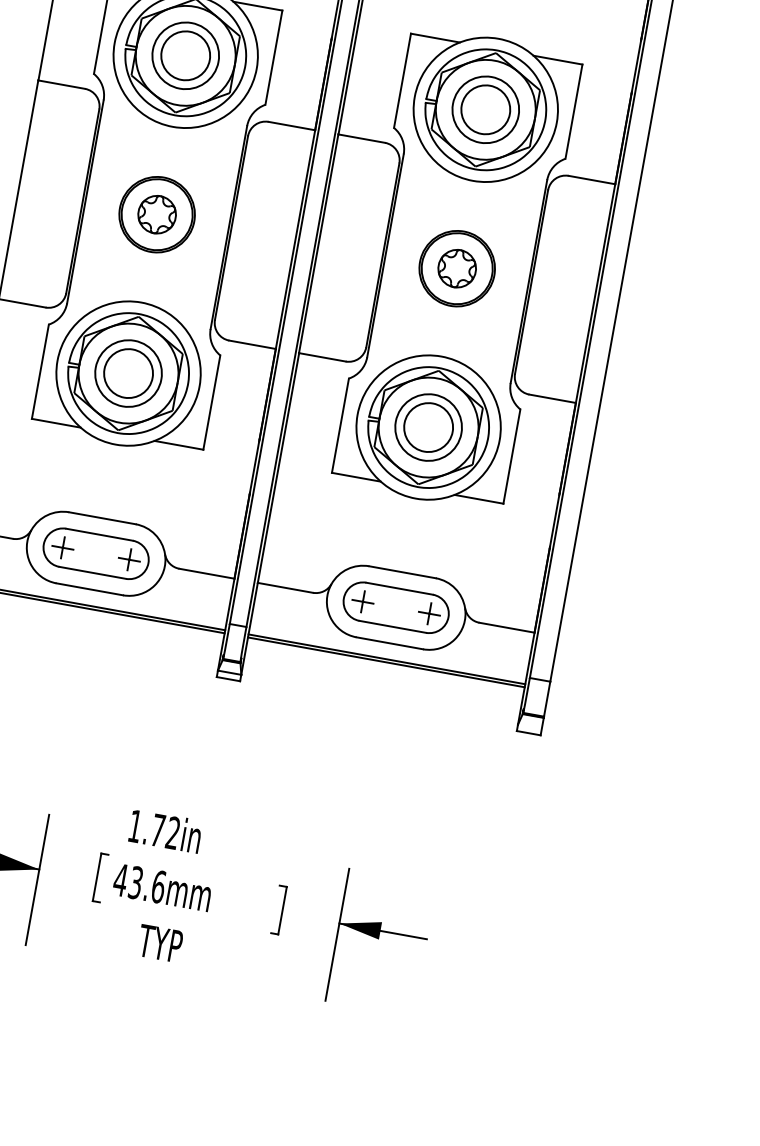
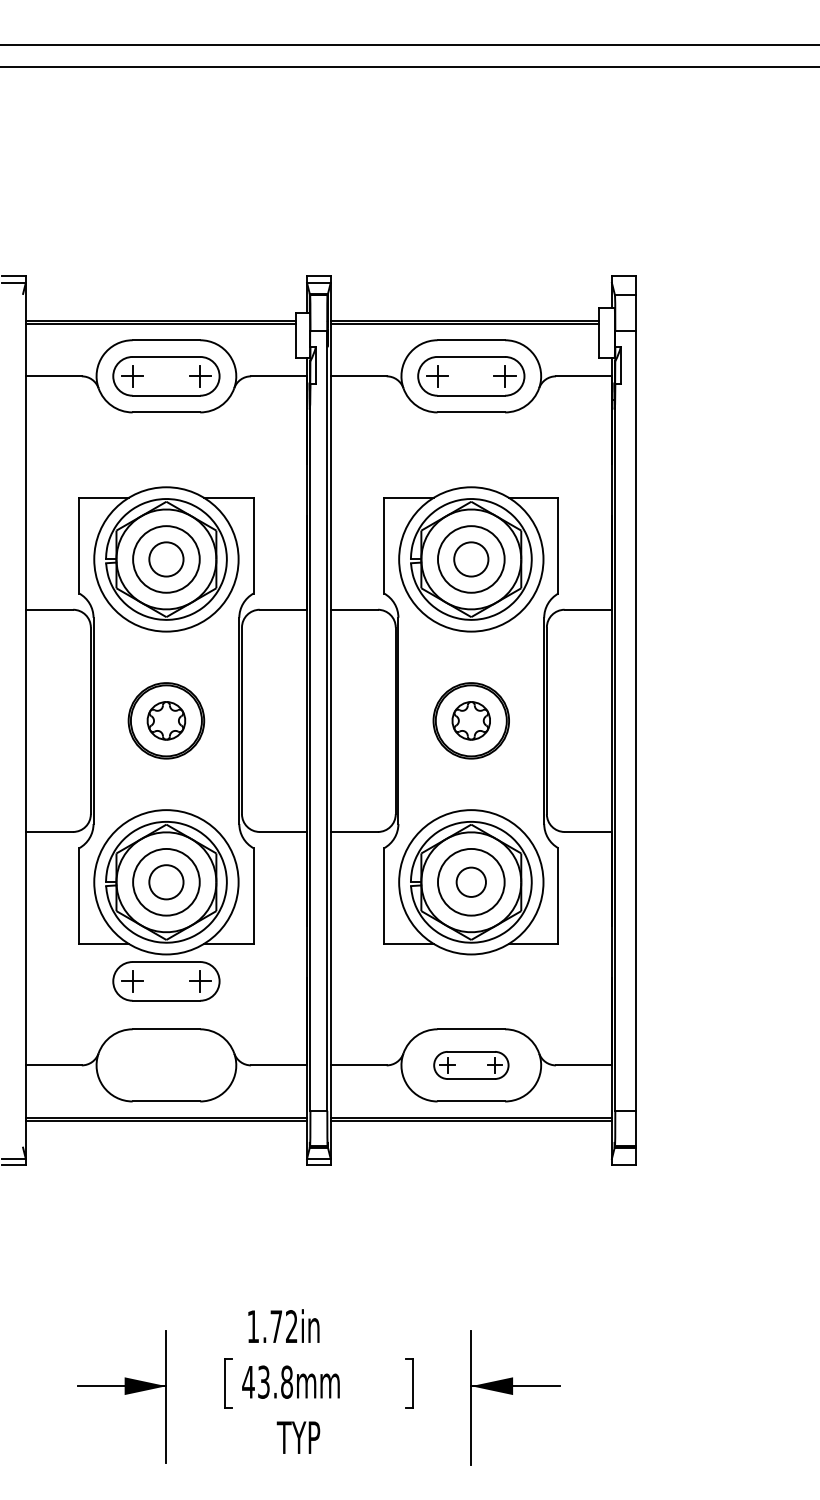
circle: (185, 55) -> (166, 559), size x0.7
circle: (484, 109) -> (470, 559), size x0.7
circle: (128, 372) -> (166, 881), size x0.7
circle: (427, 426) -> (470, 881), size x0.6
part: (96, 553) -> (166, 981), moved
part: (396, 607) -> (471, 1065), size x0.7
text: (159, 886) -> (287, 1381), 43.6mm -> 43.8mm

